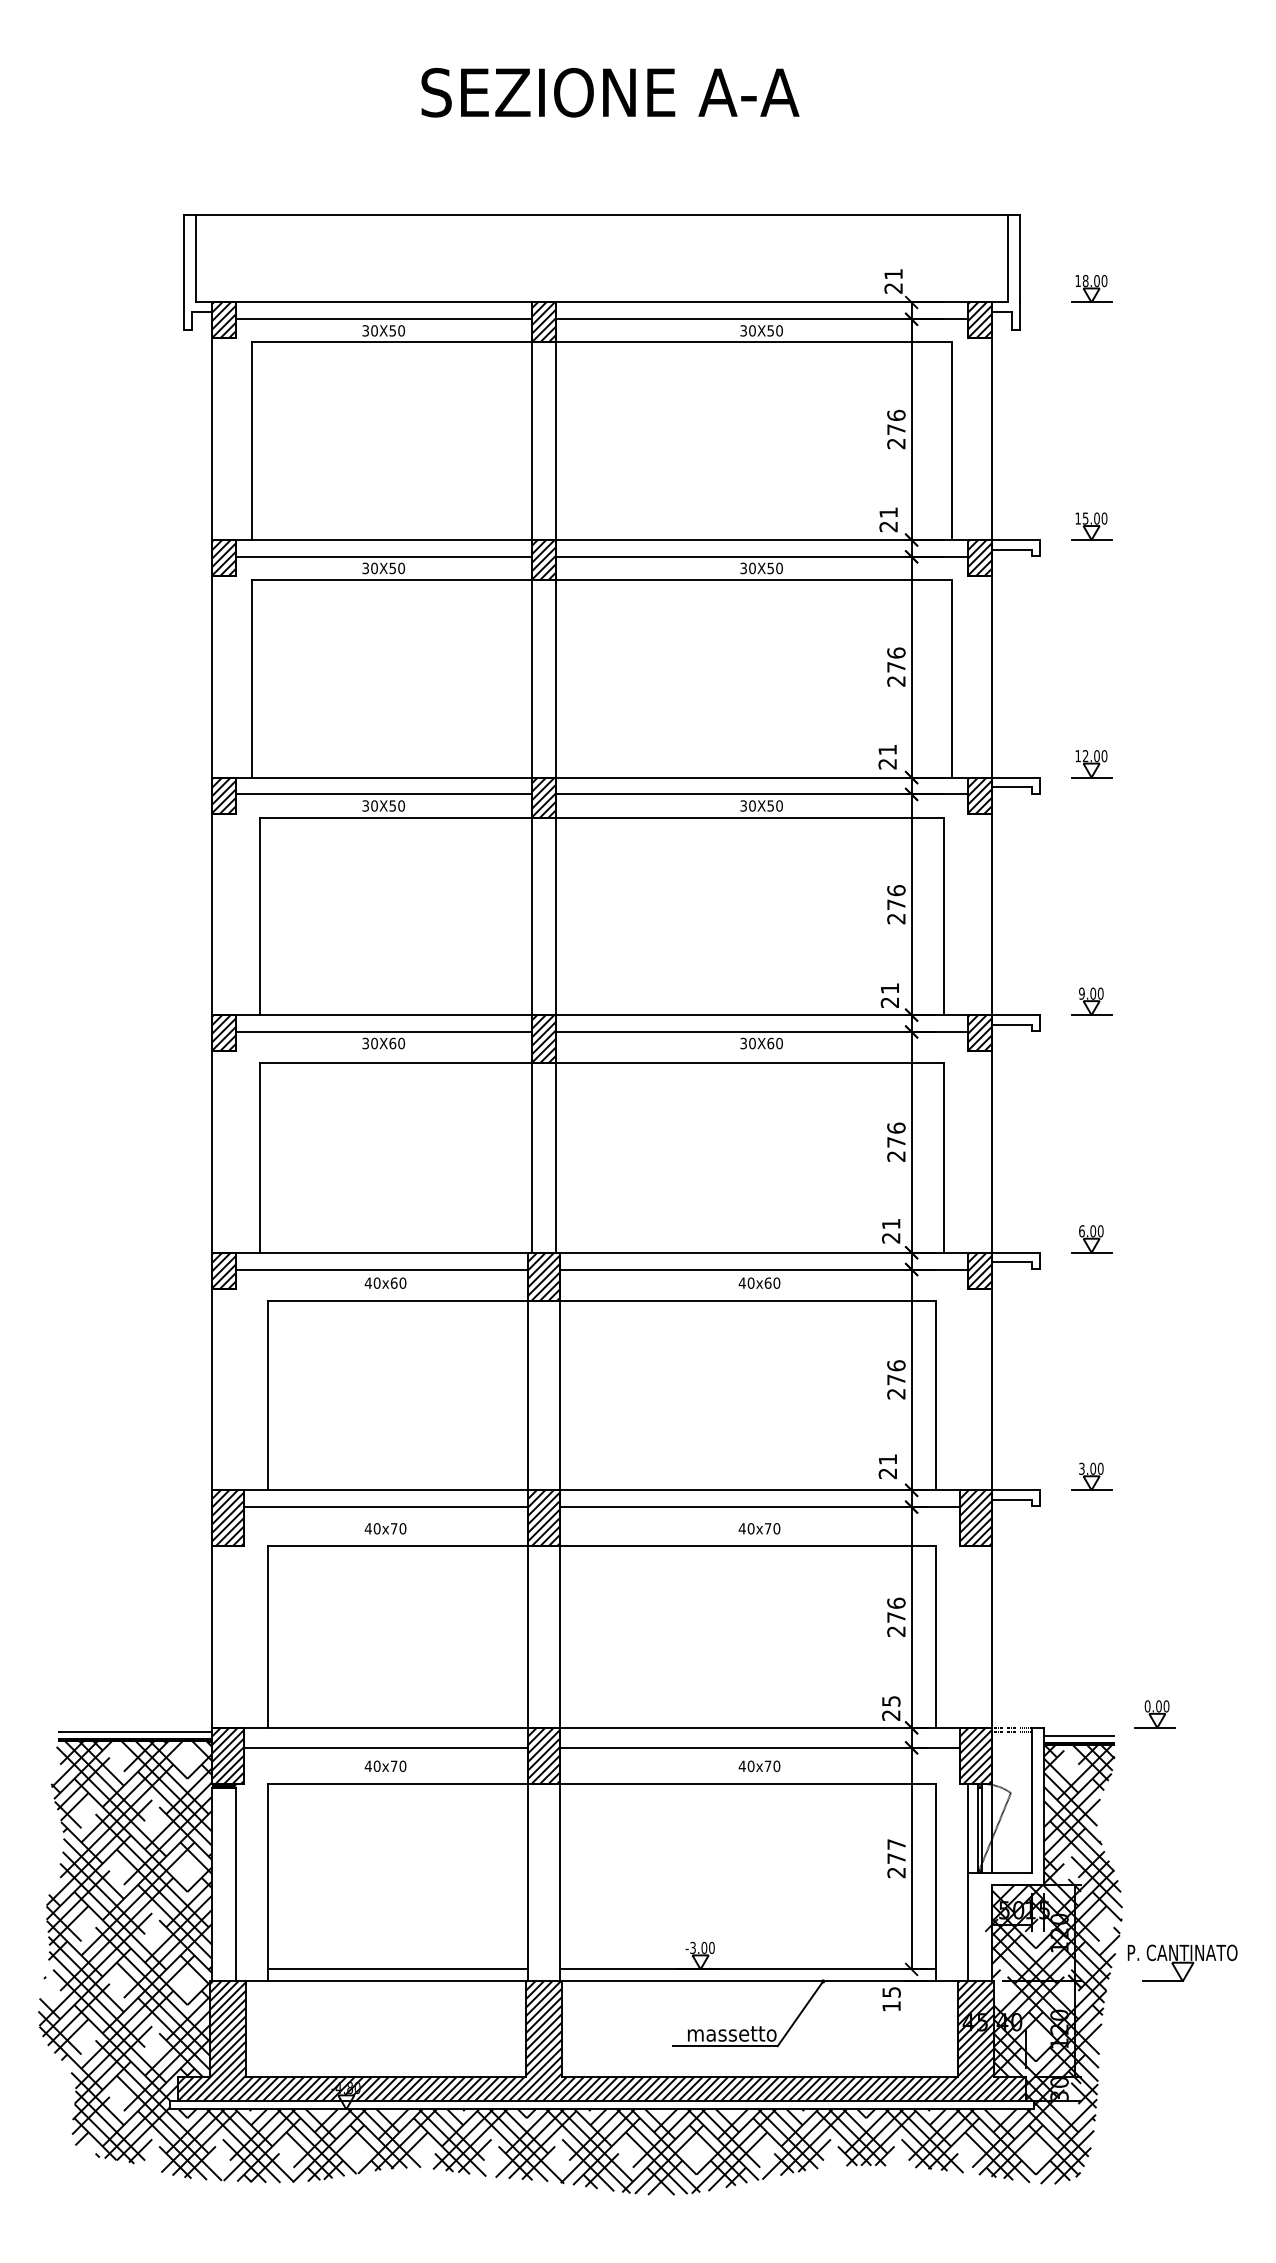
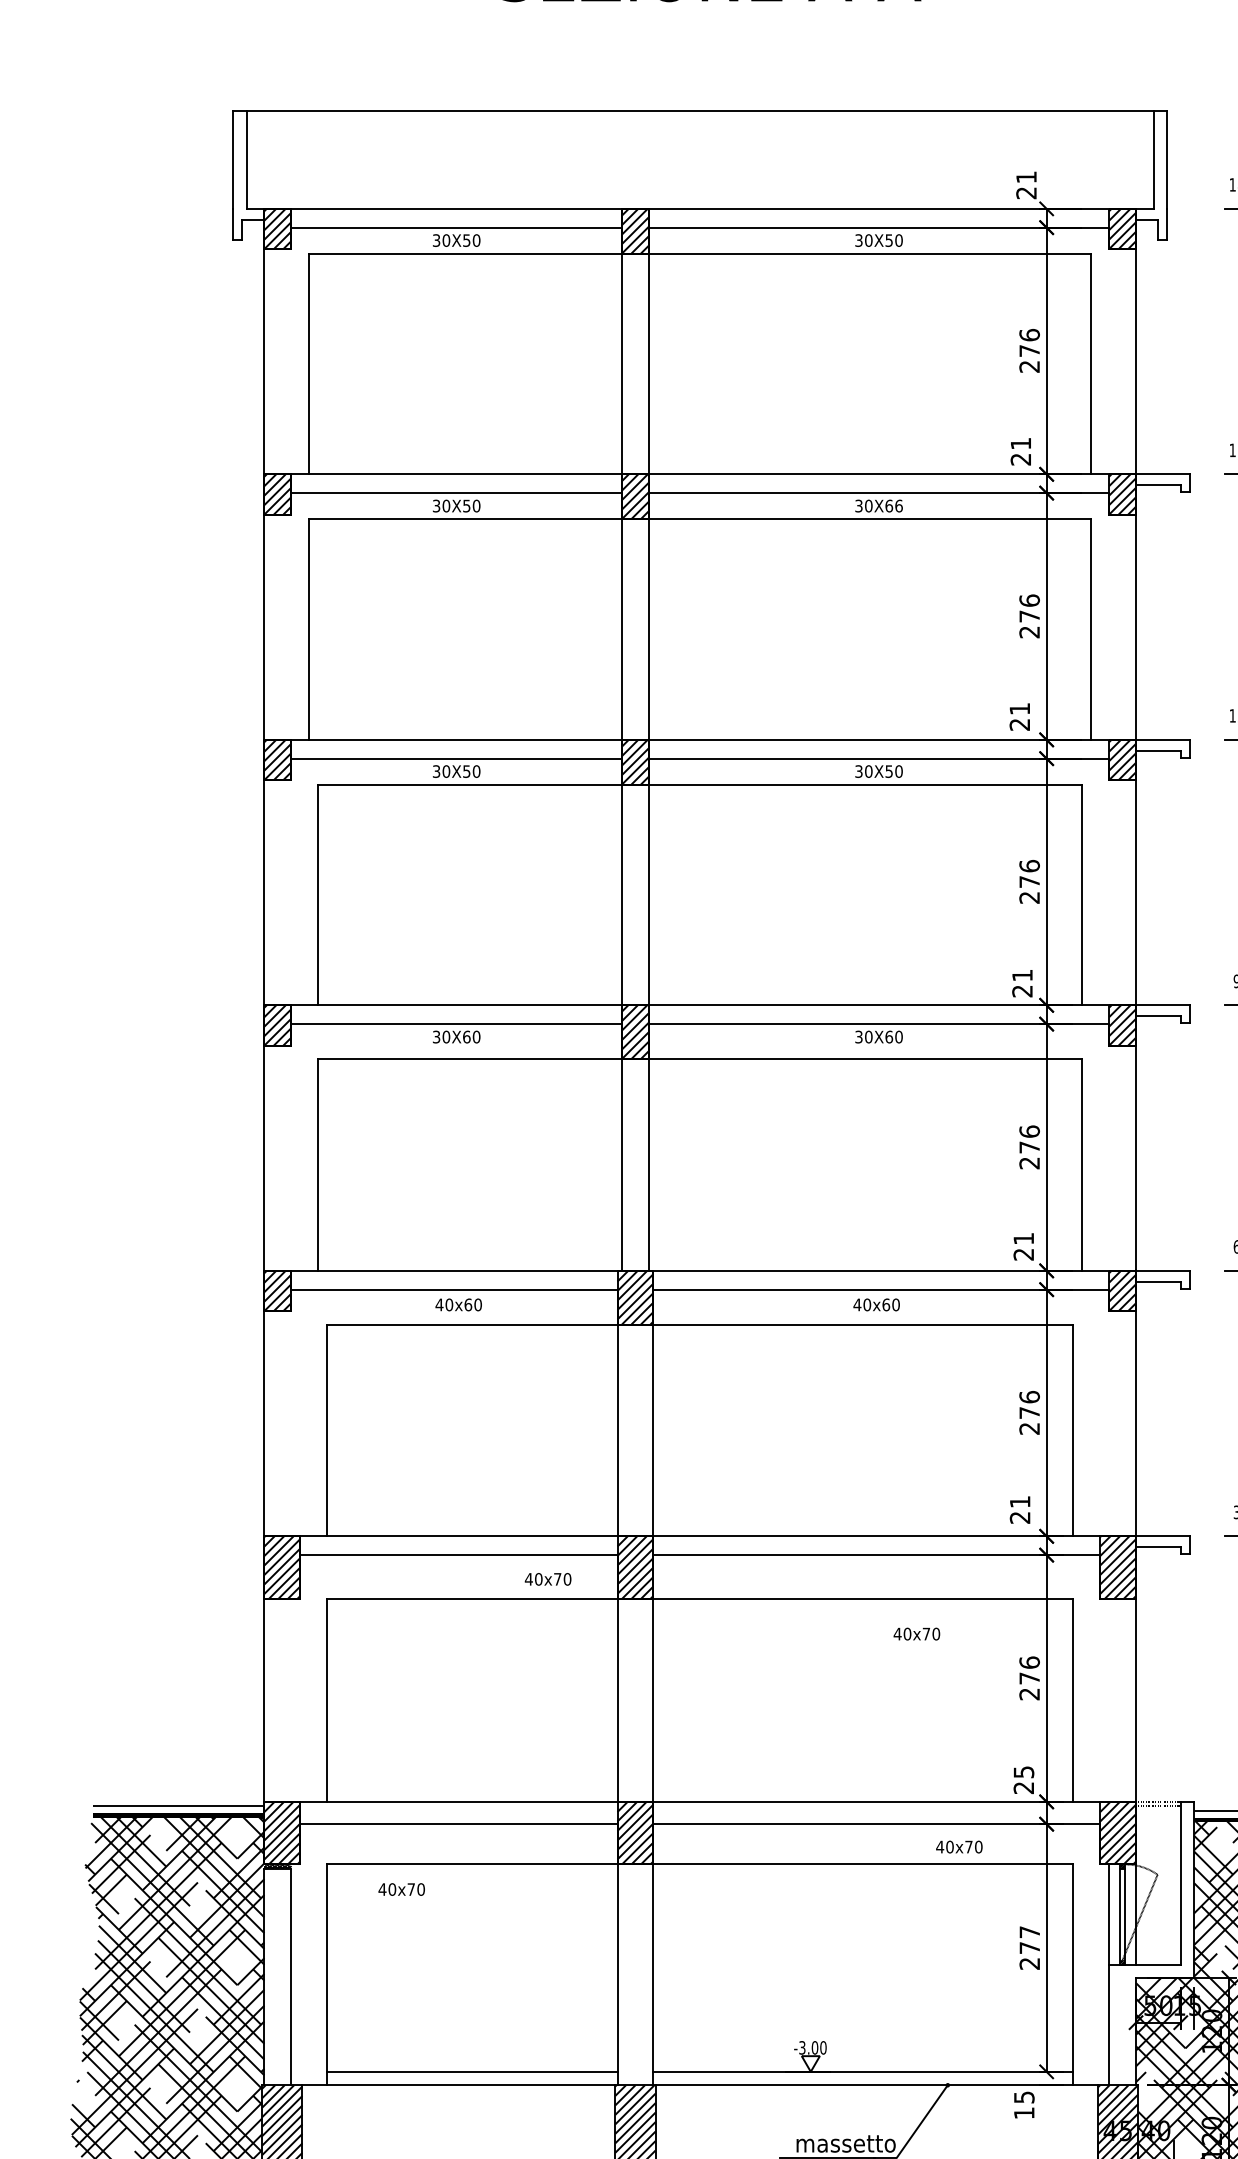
text: (774, 568) -> (893, 506), 30X50 -> 30X66
text: (385, 1528) -> (548, 1579), moved
text: (759, 1528) -> (916, 1633), moved
text: (385, 1765) -> (401, 1888), moved
text: (759, 1765) -> (959, 1846), moved

